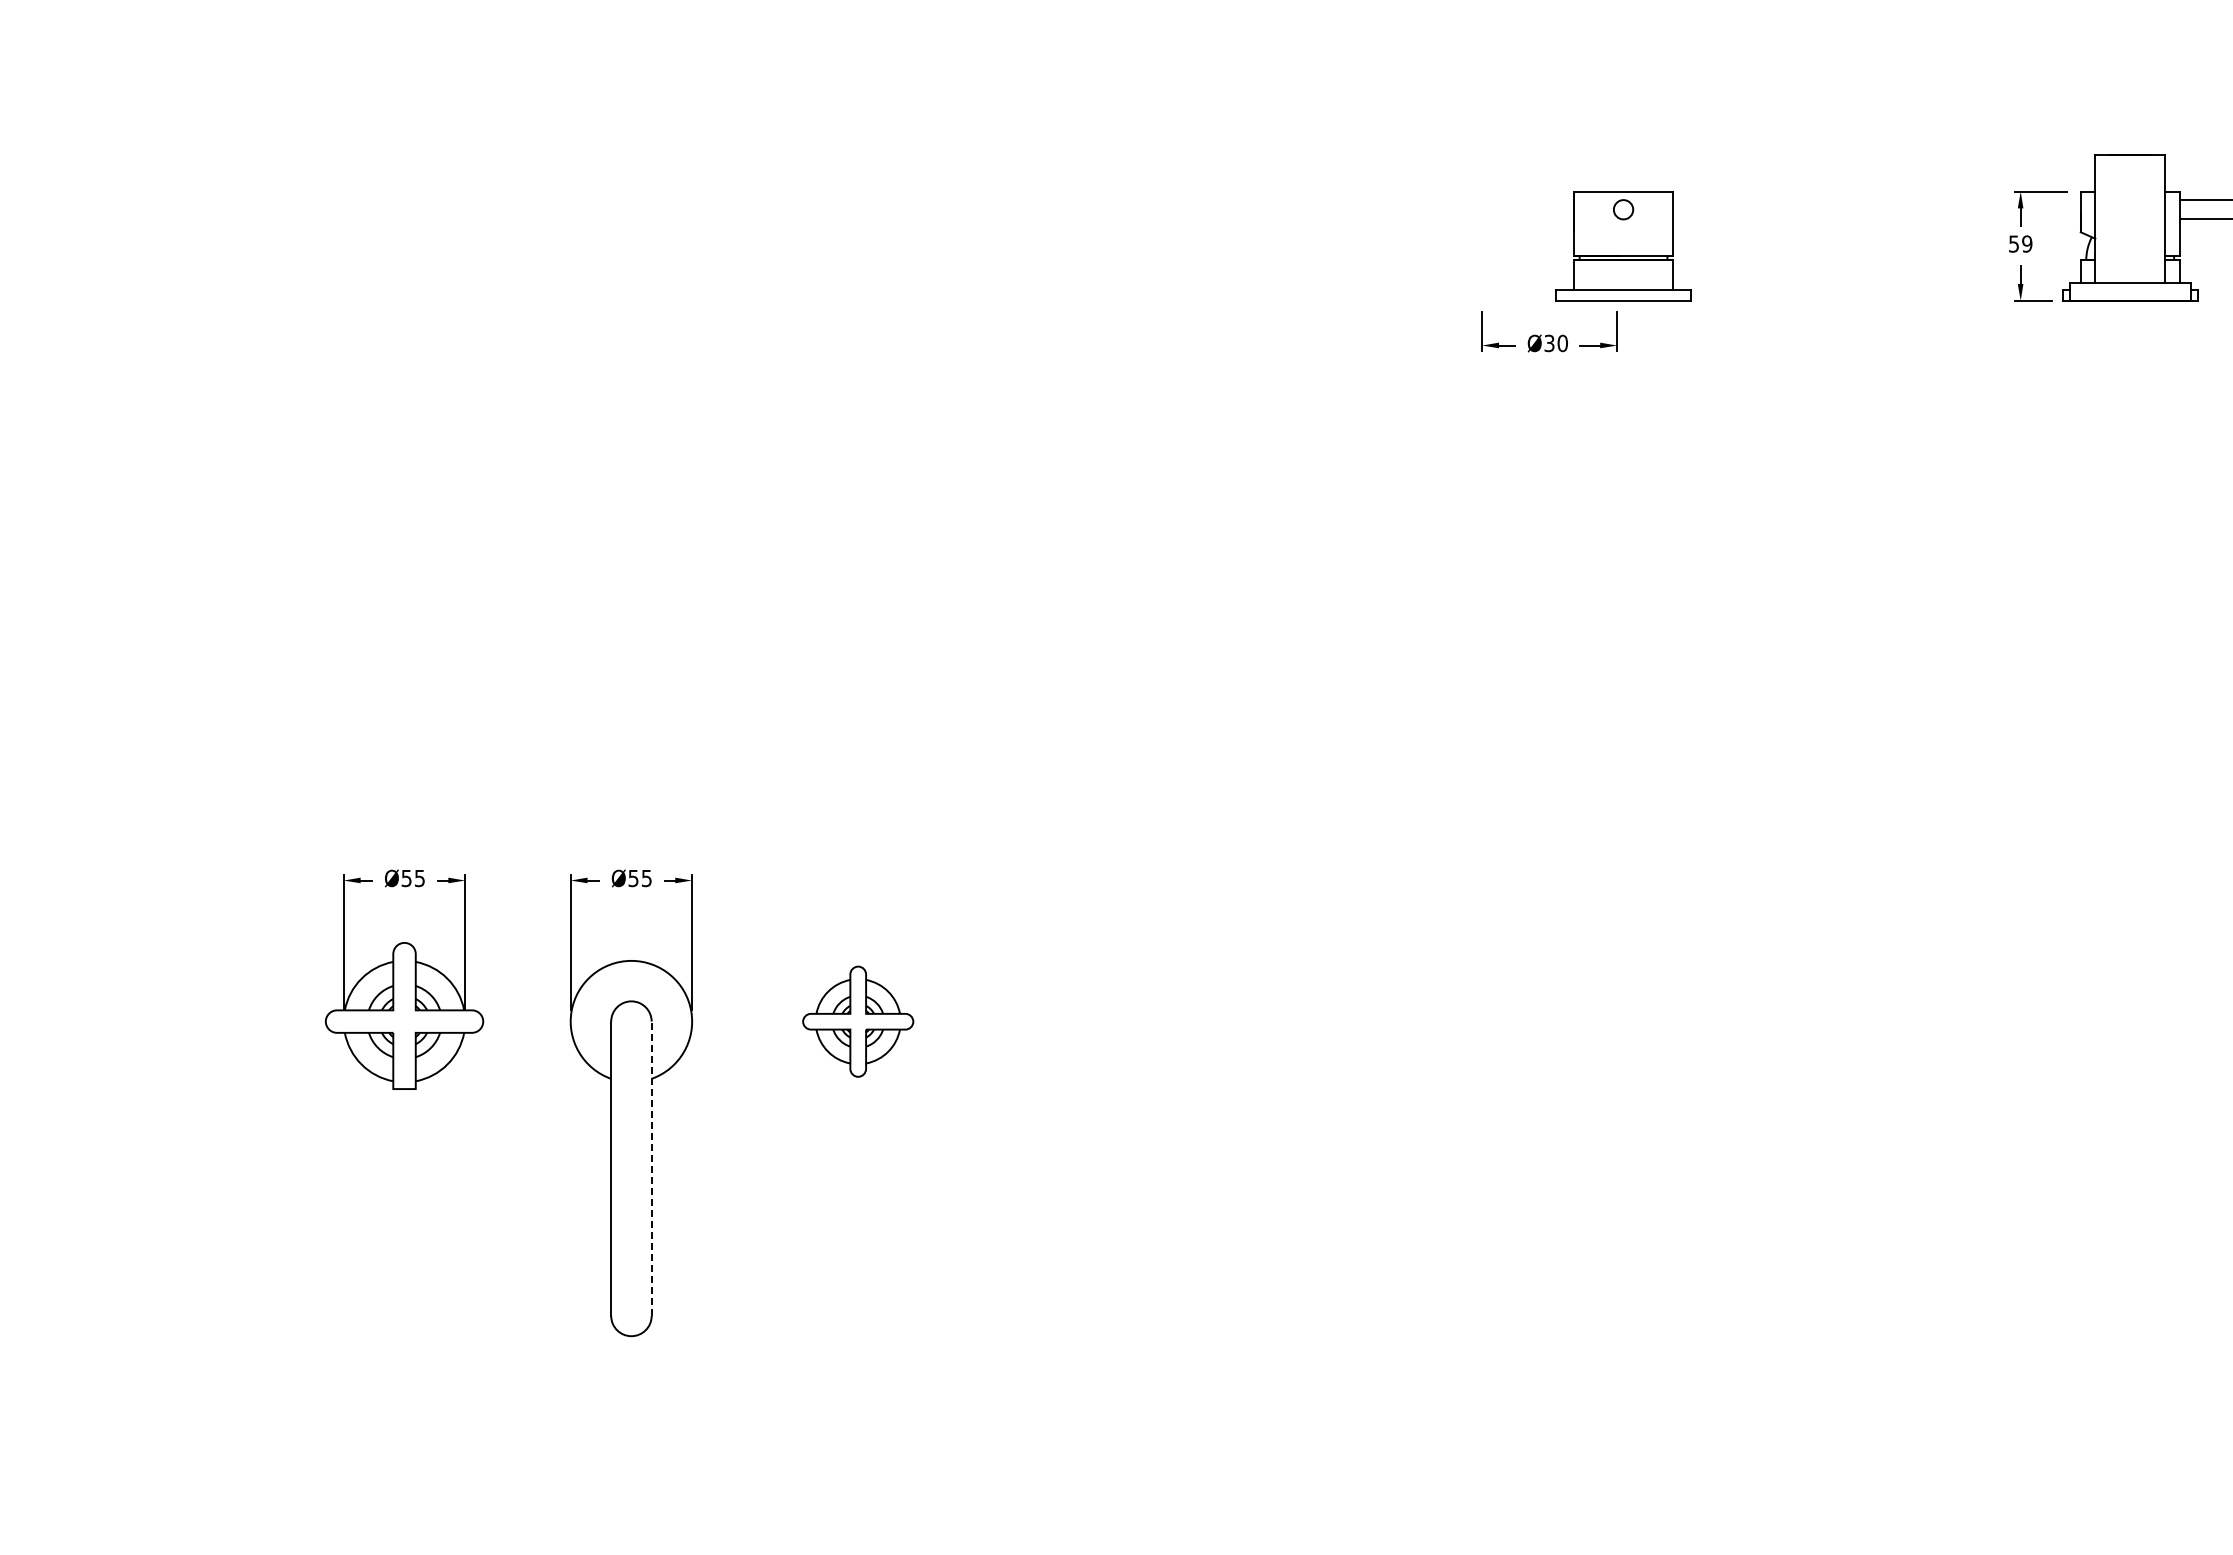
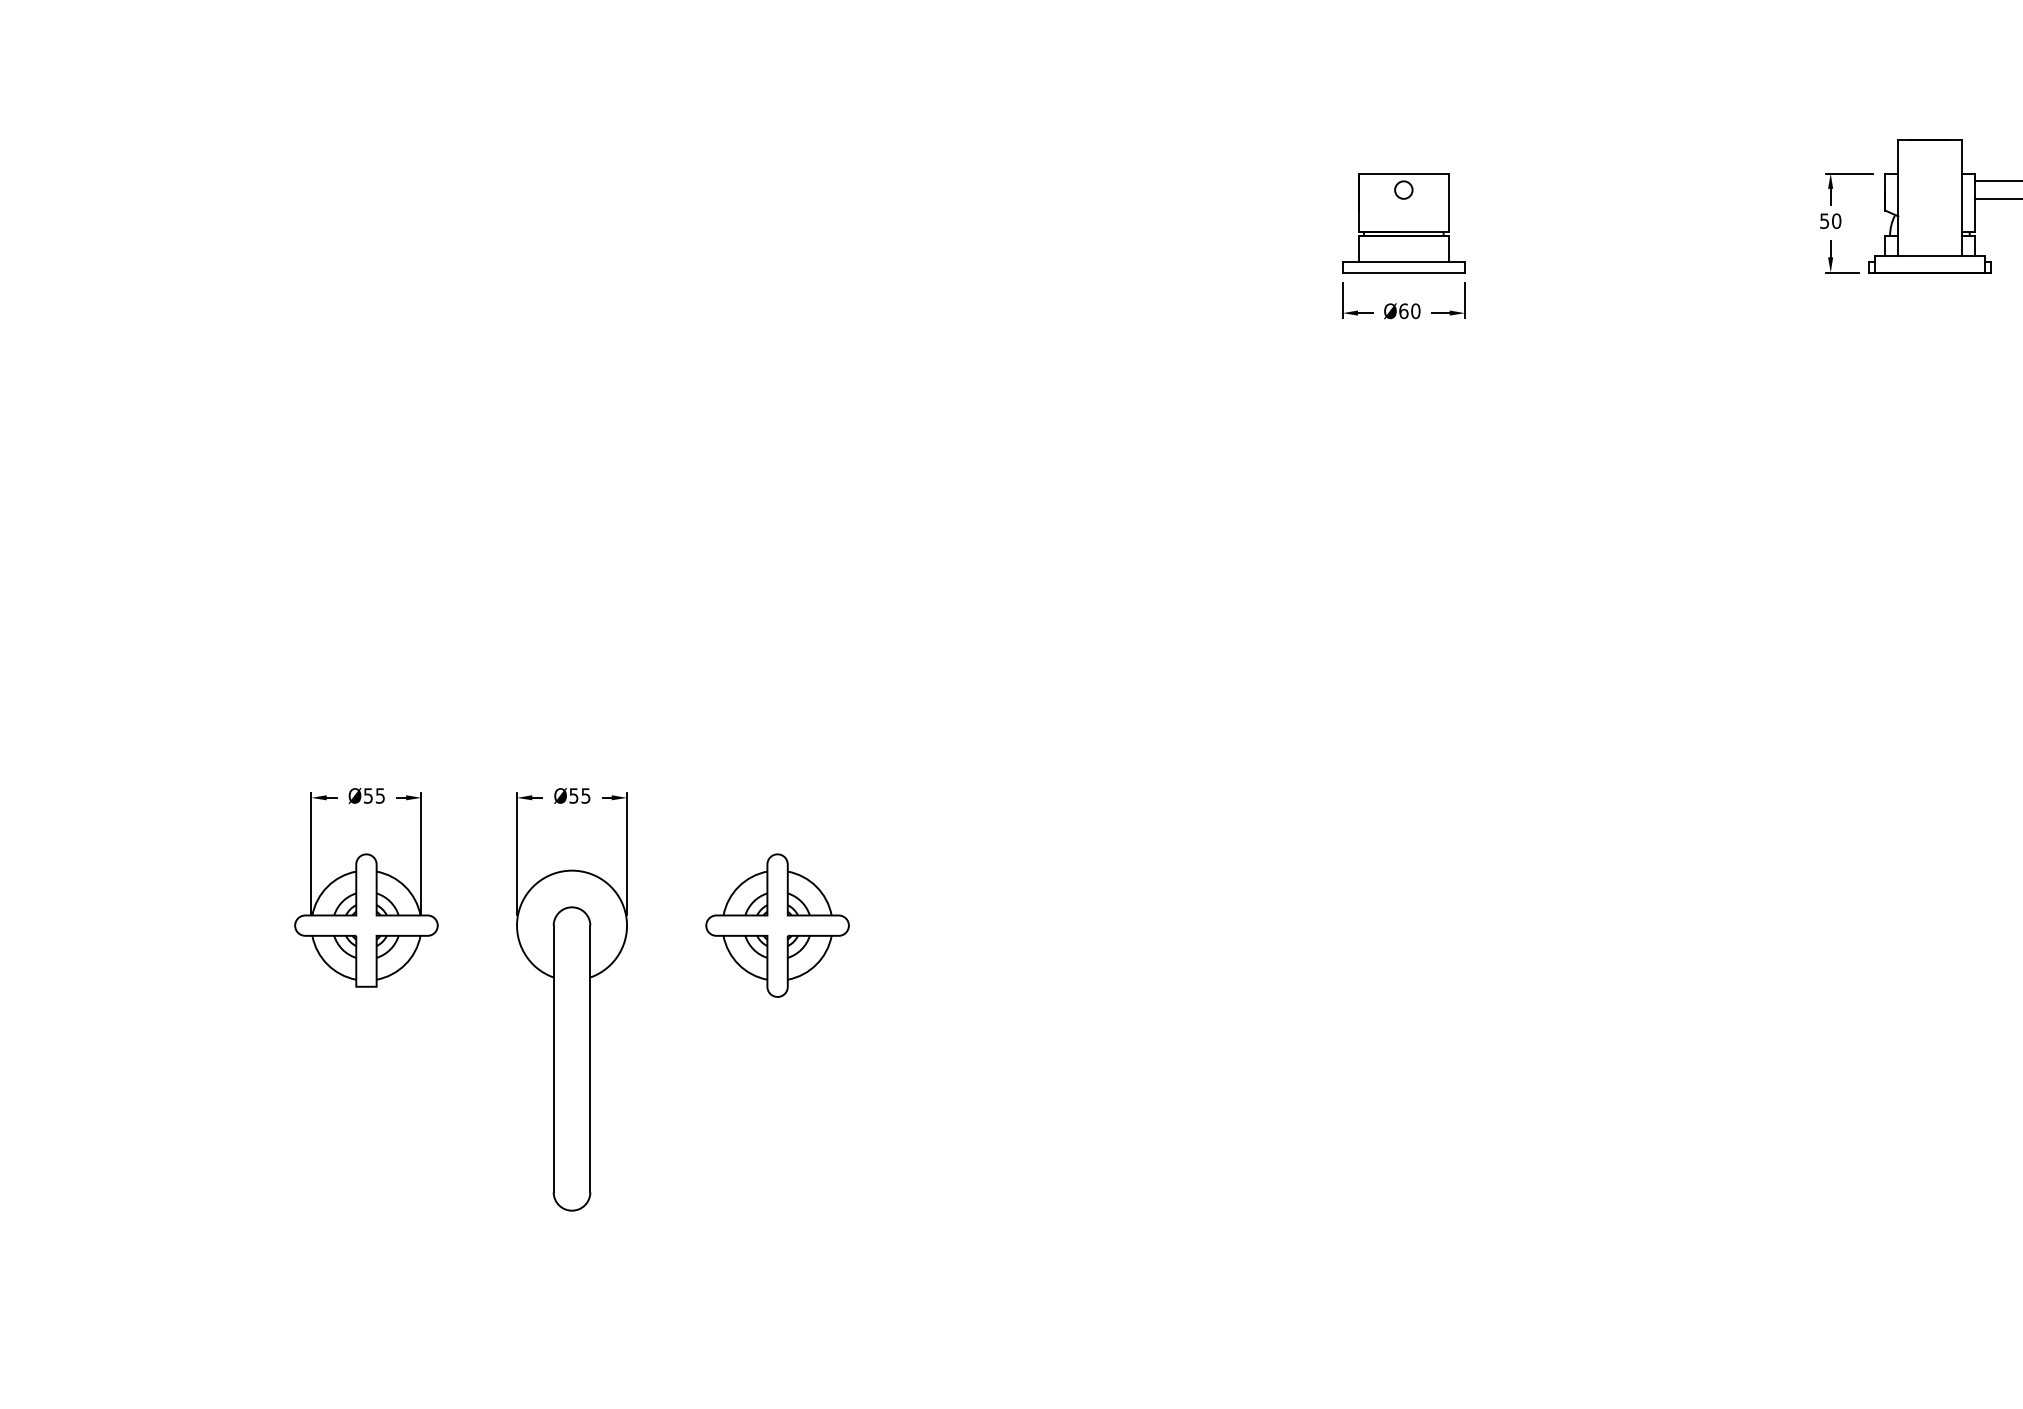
text: (2027, 243) -> (1836, 220), 59 -> 50
part: (1623, 246) -> (1403, 223), moved
text: (1549, 343) -> (1403, 311), Ø30 -> Ø60
part: (857, 1021) -> (776, 925), size x1.43
line: (651, 1168) -> (590, 1058), dashed -> solid

